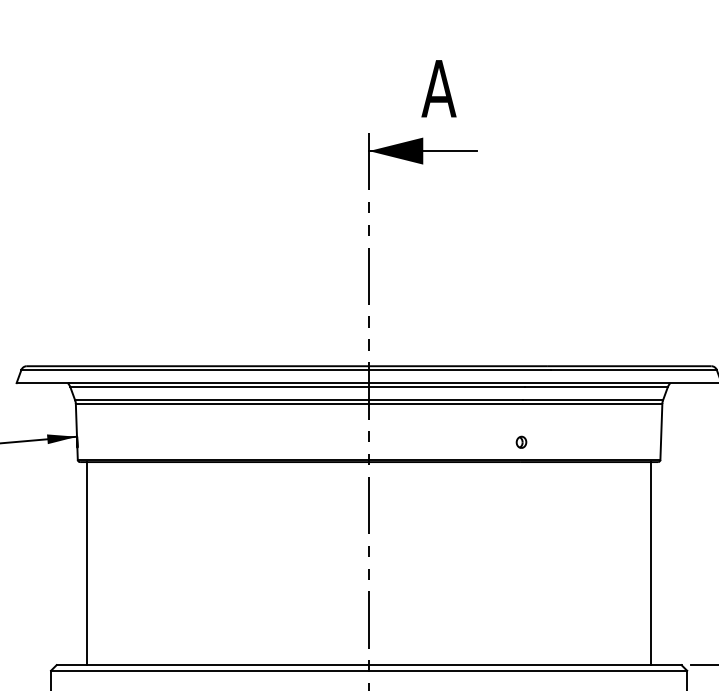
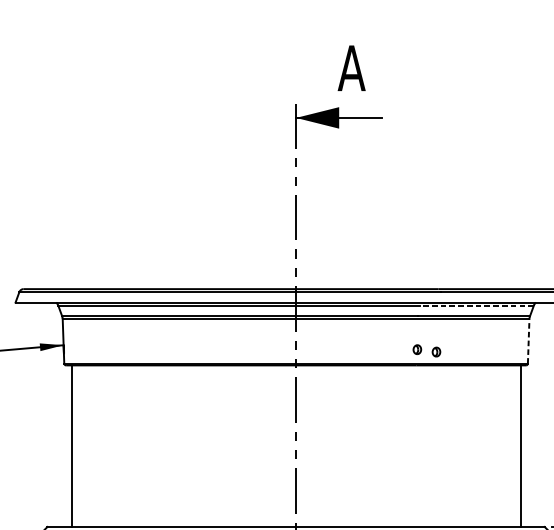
line: (595, 387) -> (476, 306), solid -> dashed
line: (661, 431) -> (528, 341), solid -> dashed
part: (545, 444) -> (436, 351), added

